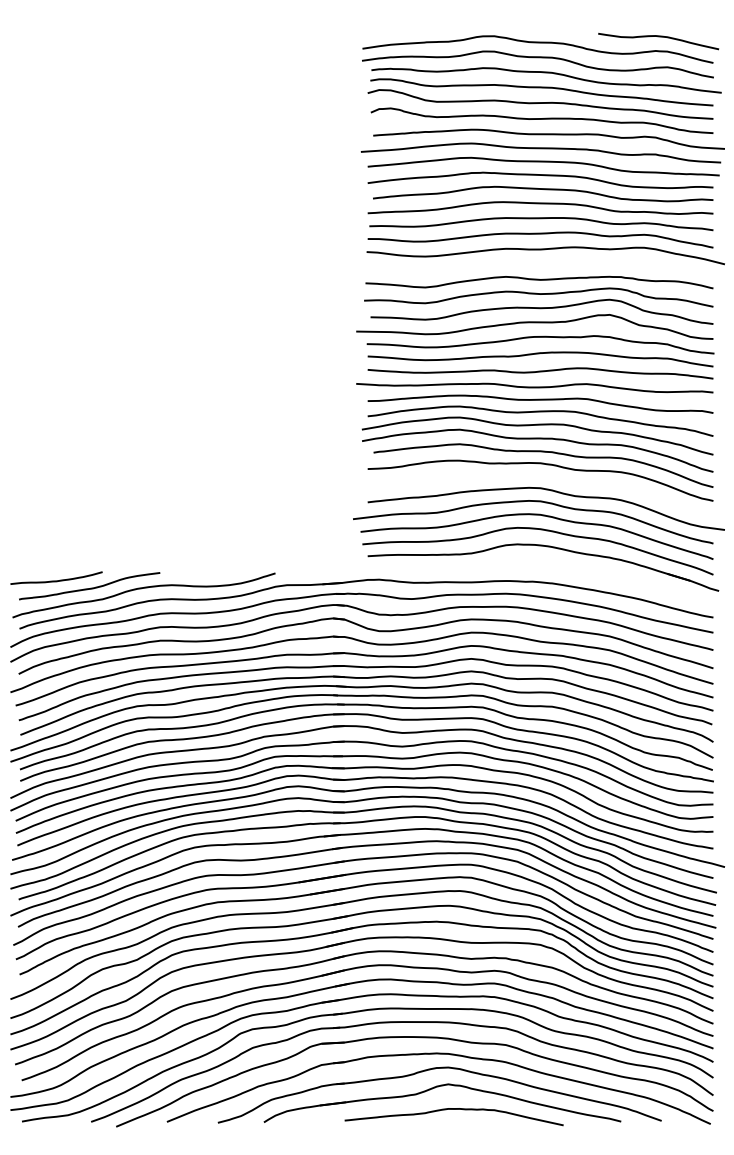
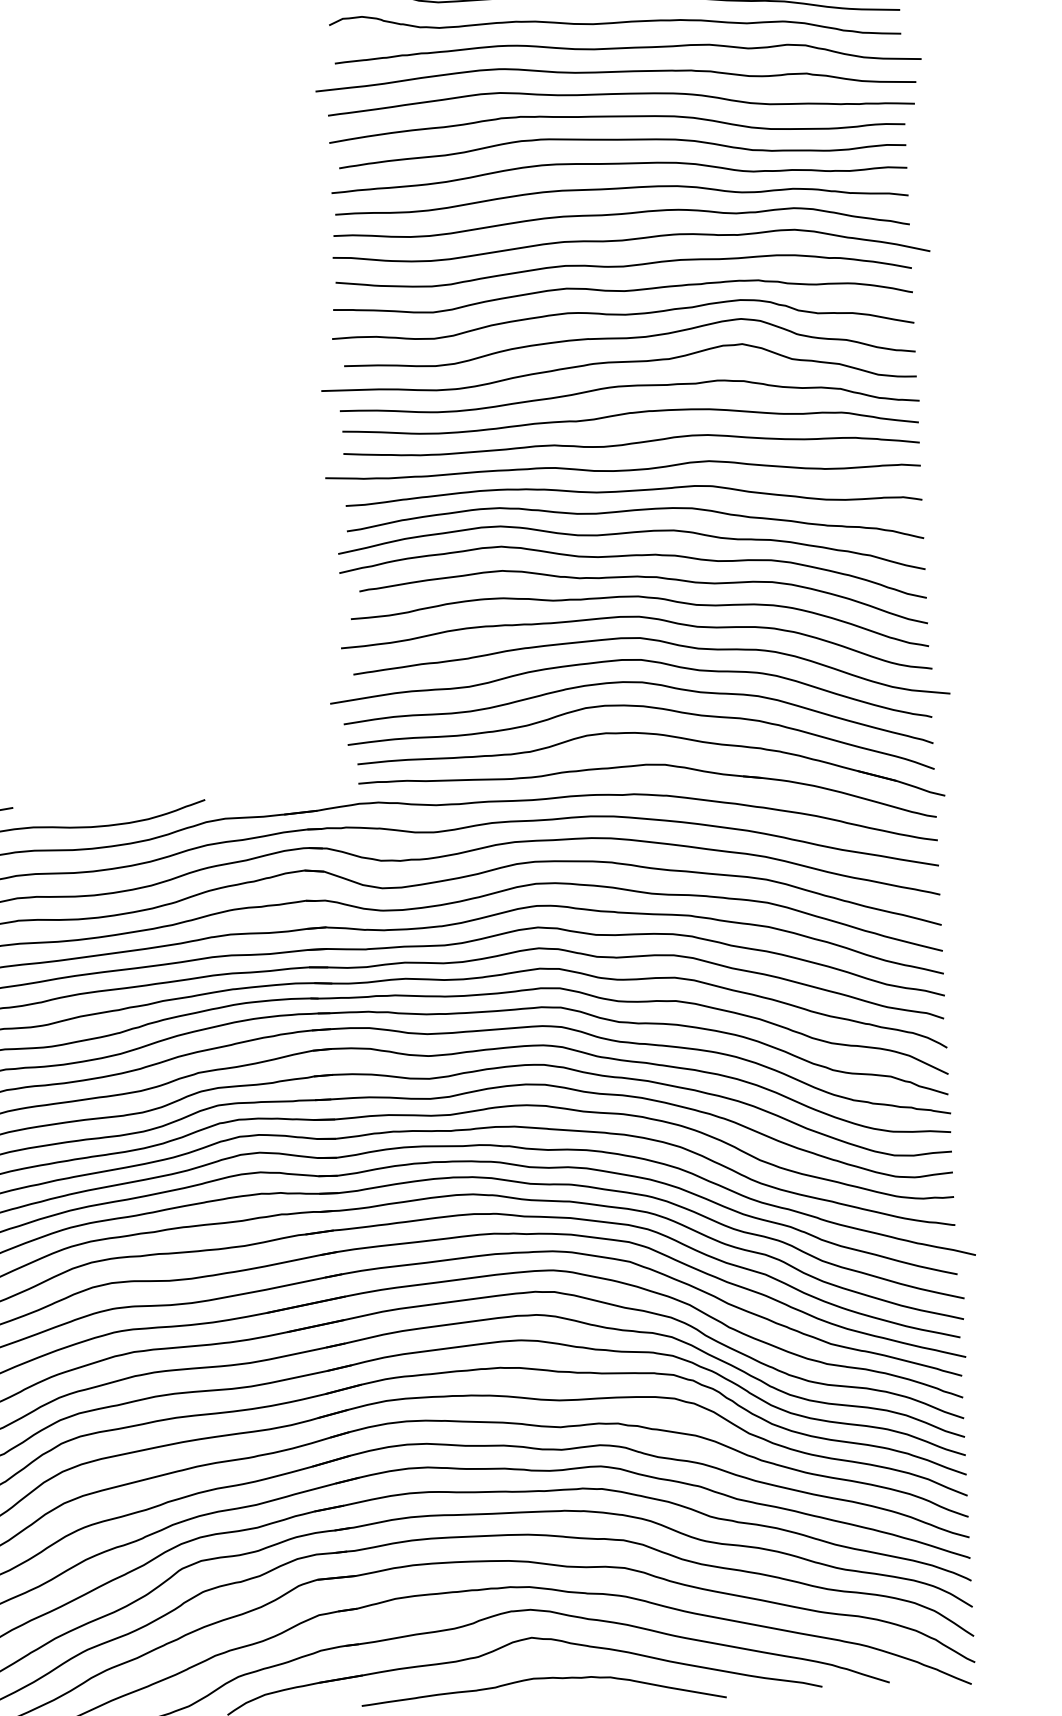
curve: (540, 265) -> (623, 267), added
curve: (537, 476) -> (634, 618), added
part: (540, 565) -> (645, 766), added

